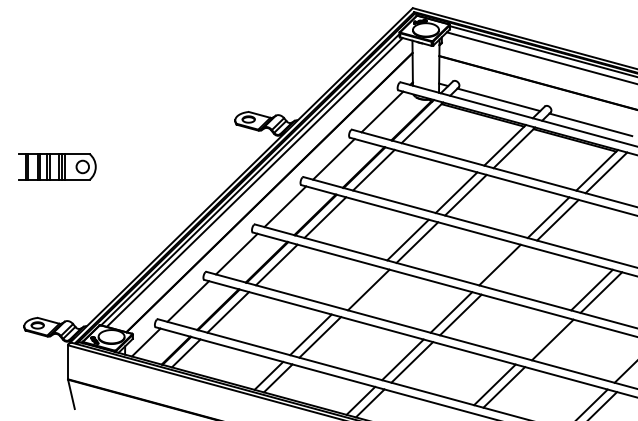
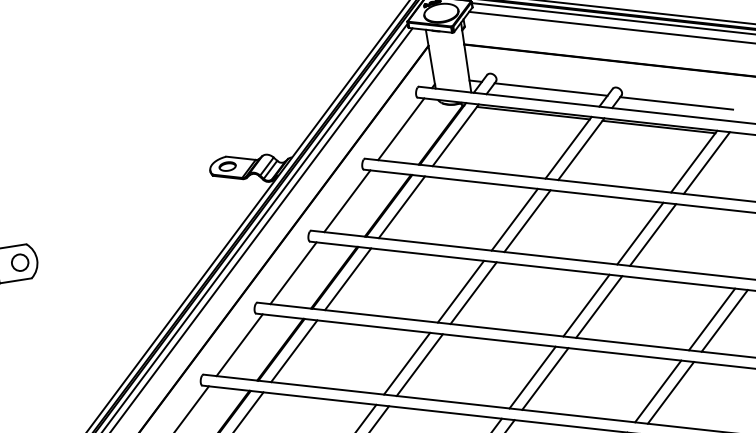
line: (509, 267) -> (599, 306), added
line: (359, 287) -> (407, 363), added
line: (543, 337) -> (658, 391), added

